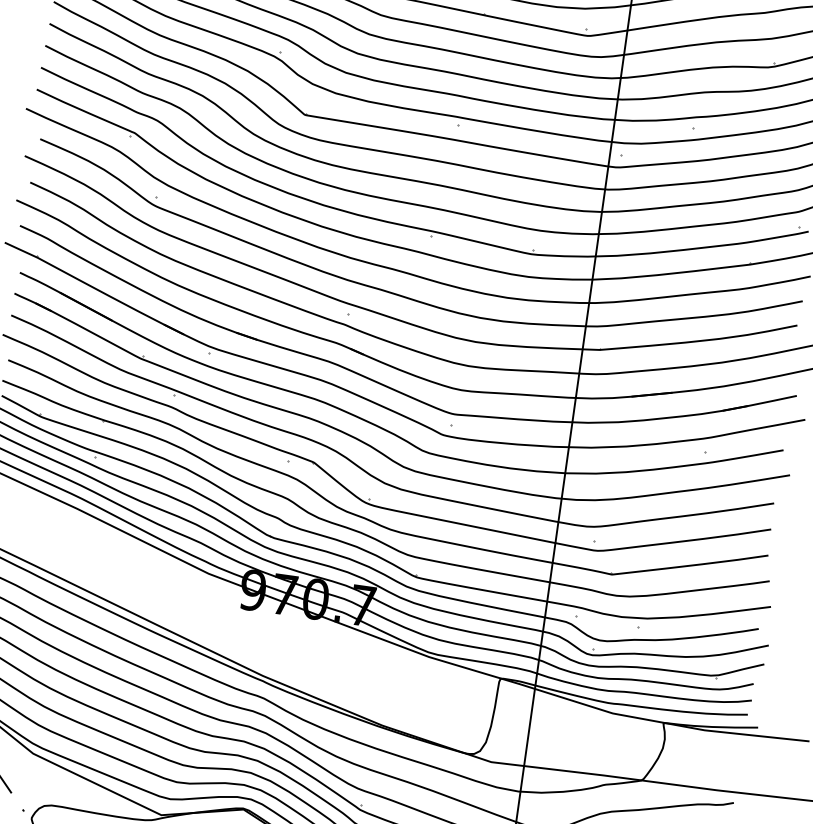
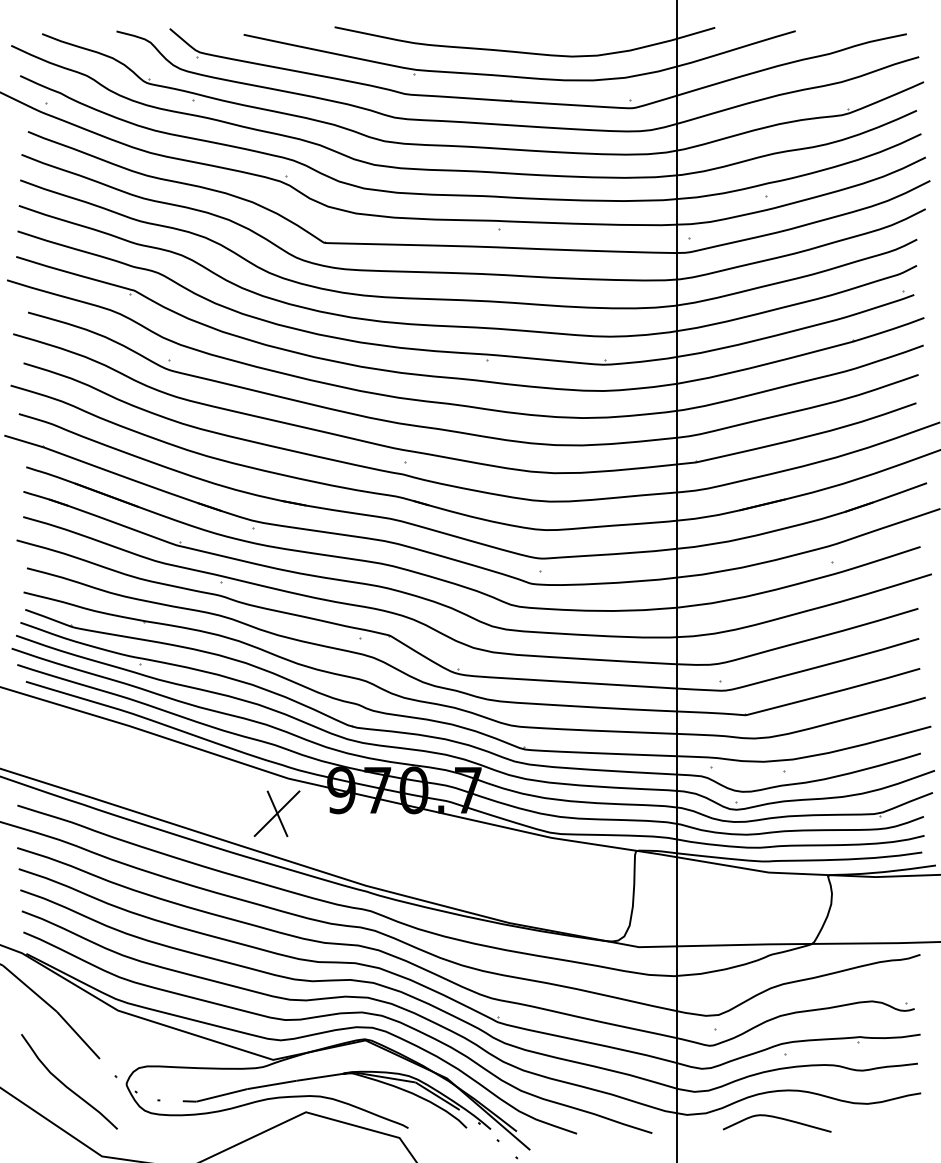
part: (194, 602) -> (276, 813), added

